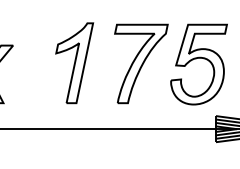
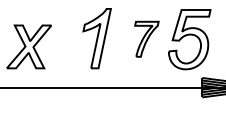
part: (140, 64) -> (146, 39), size x0.6

